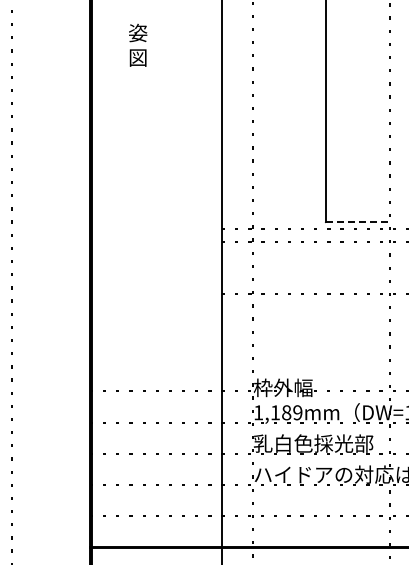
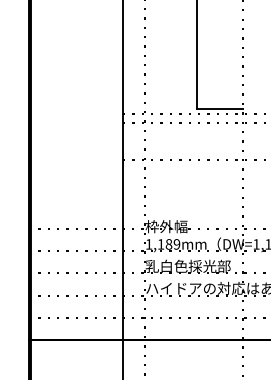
line: (358, 222) -> (220, 108), dashed -> solid

